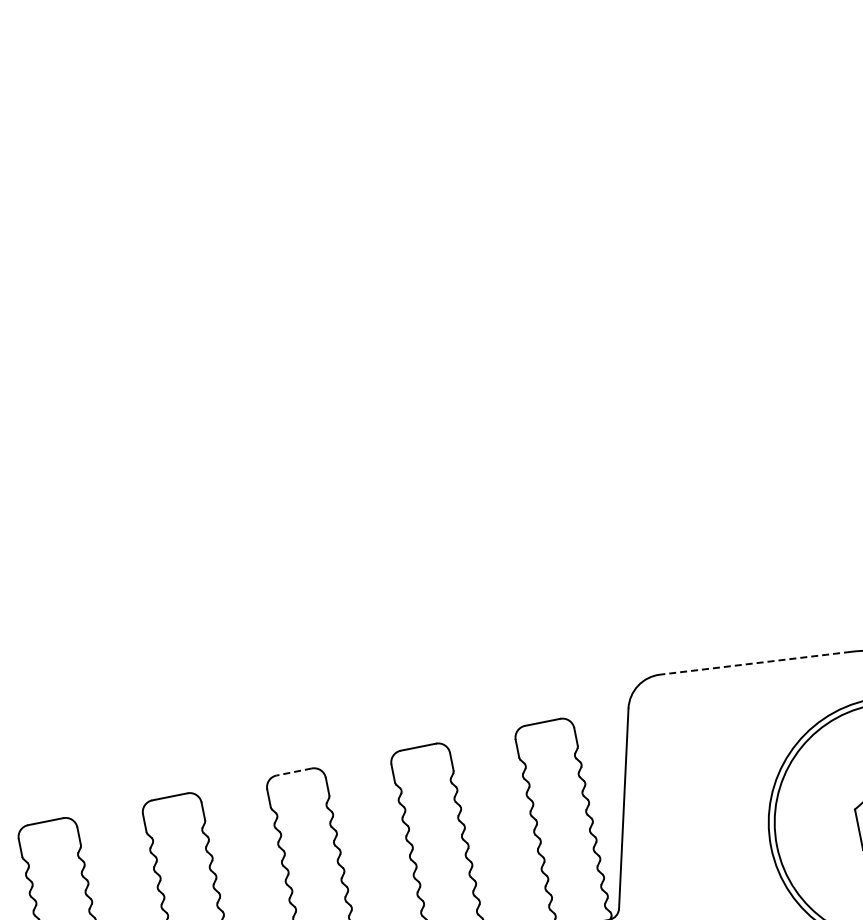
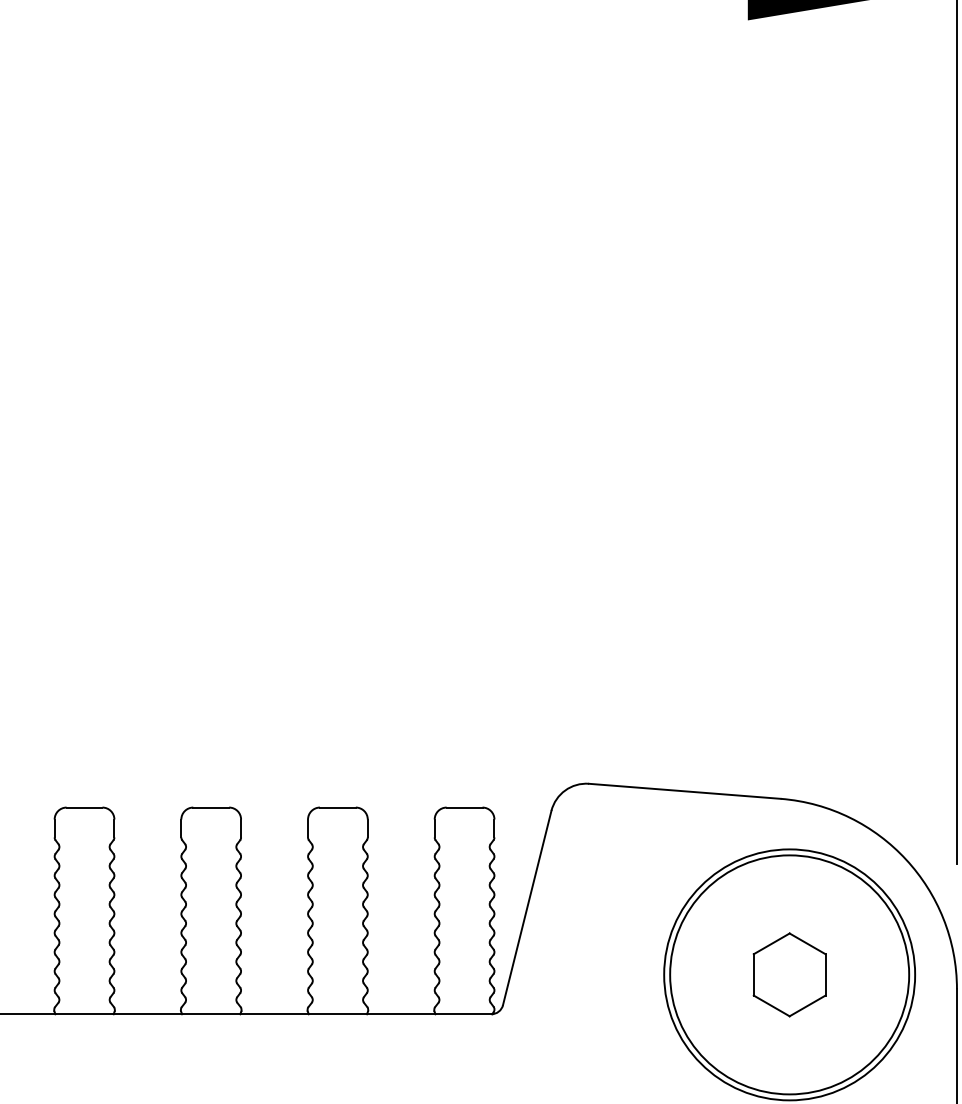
line: (755, 663) -> (684, 791), dashed -> solid
line: (294, 771) -> (211, 807), dashed -> solid

